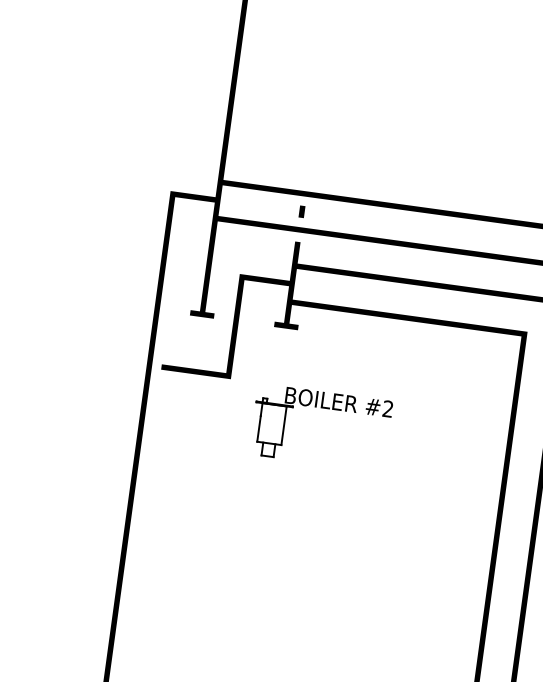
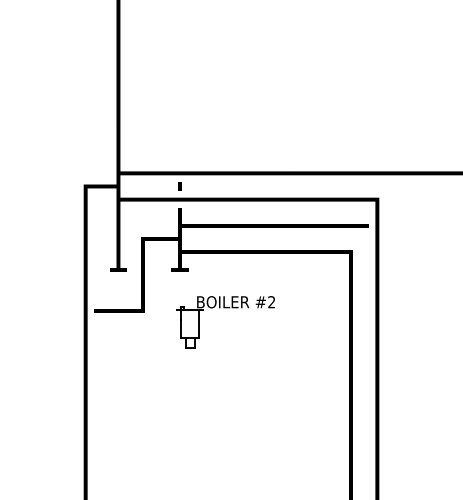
part: (323, 408) -> (225, 308), moved

